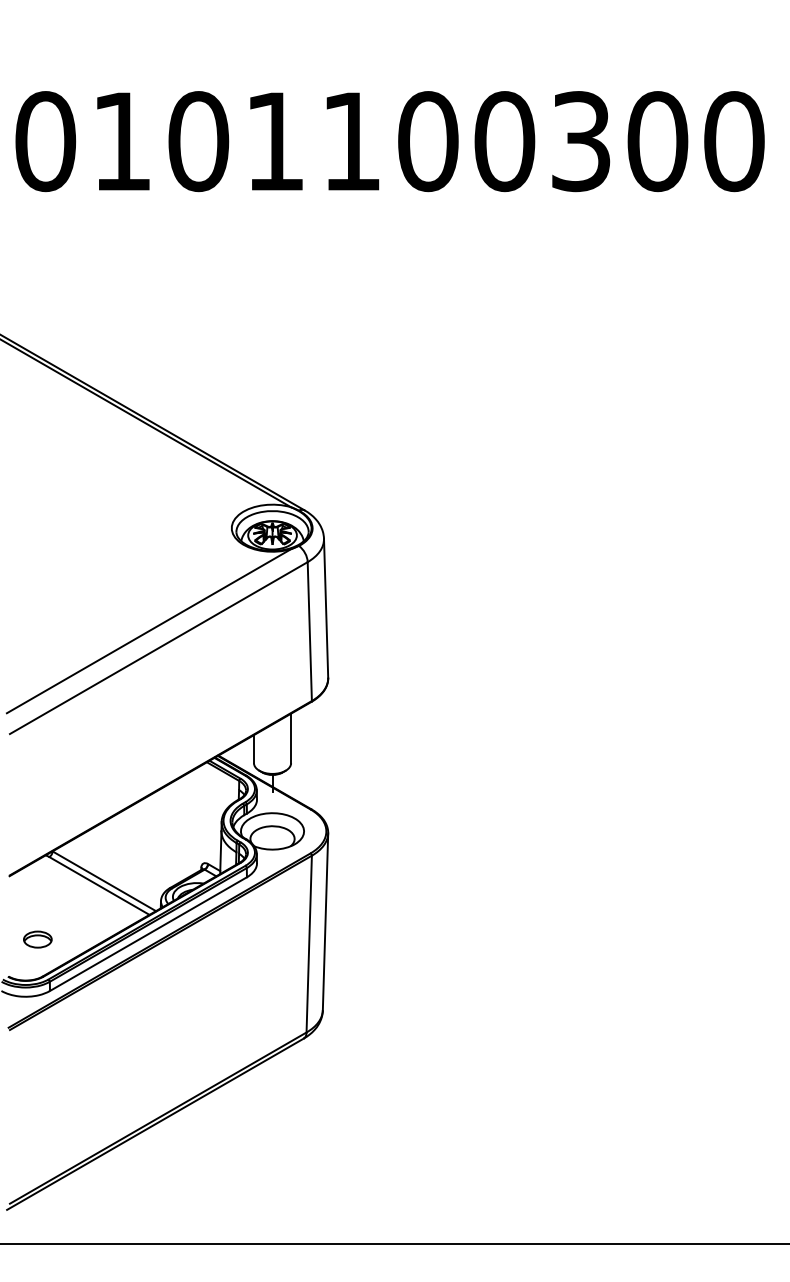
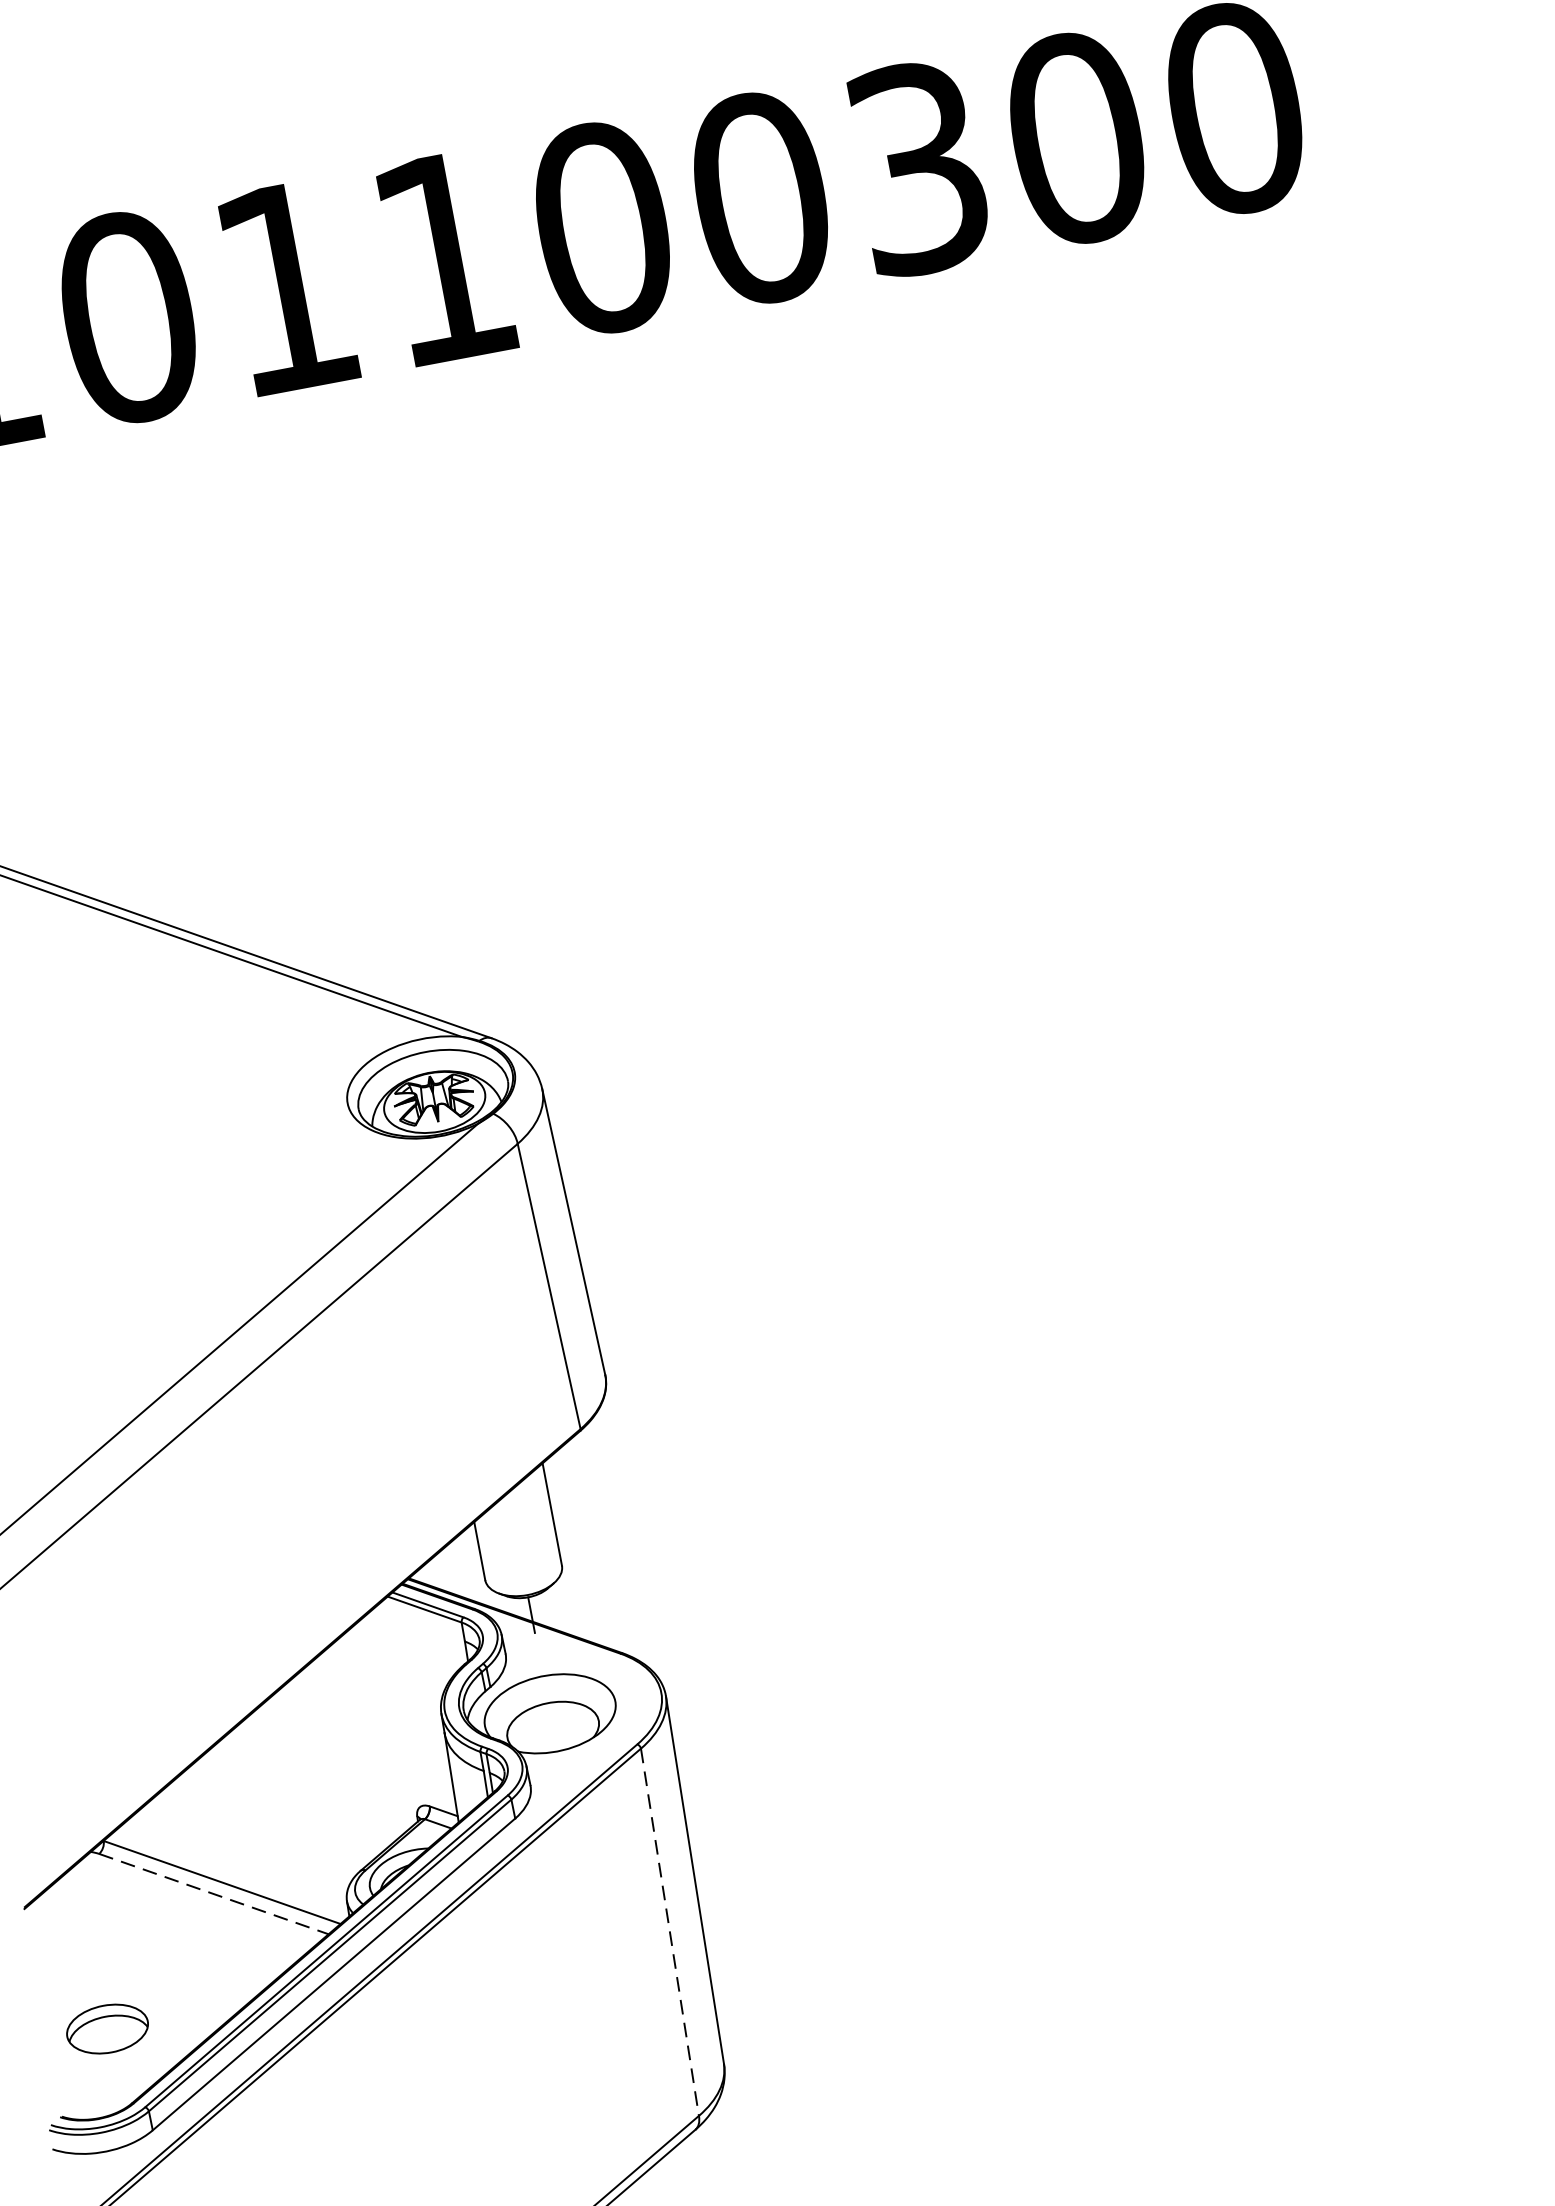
line: (99, 885) -> (213, 1893), solid -> dashed
part: (37, 939) -> (106, 2028), size x1.4
line: (309, 944) -> (670, 1933), solid -> dashed

